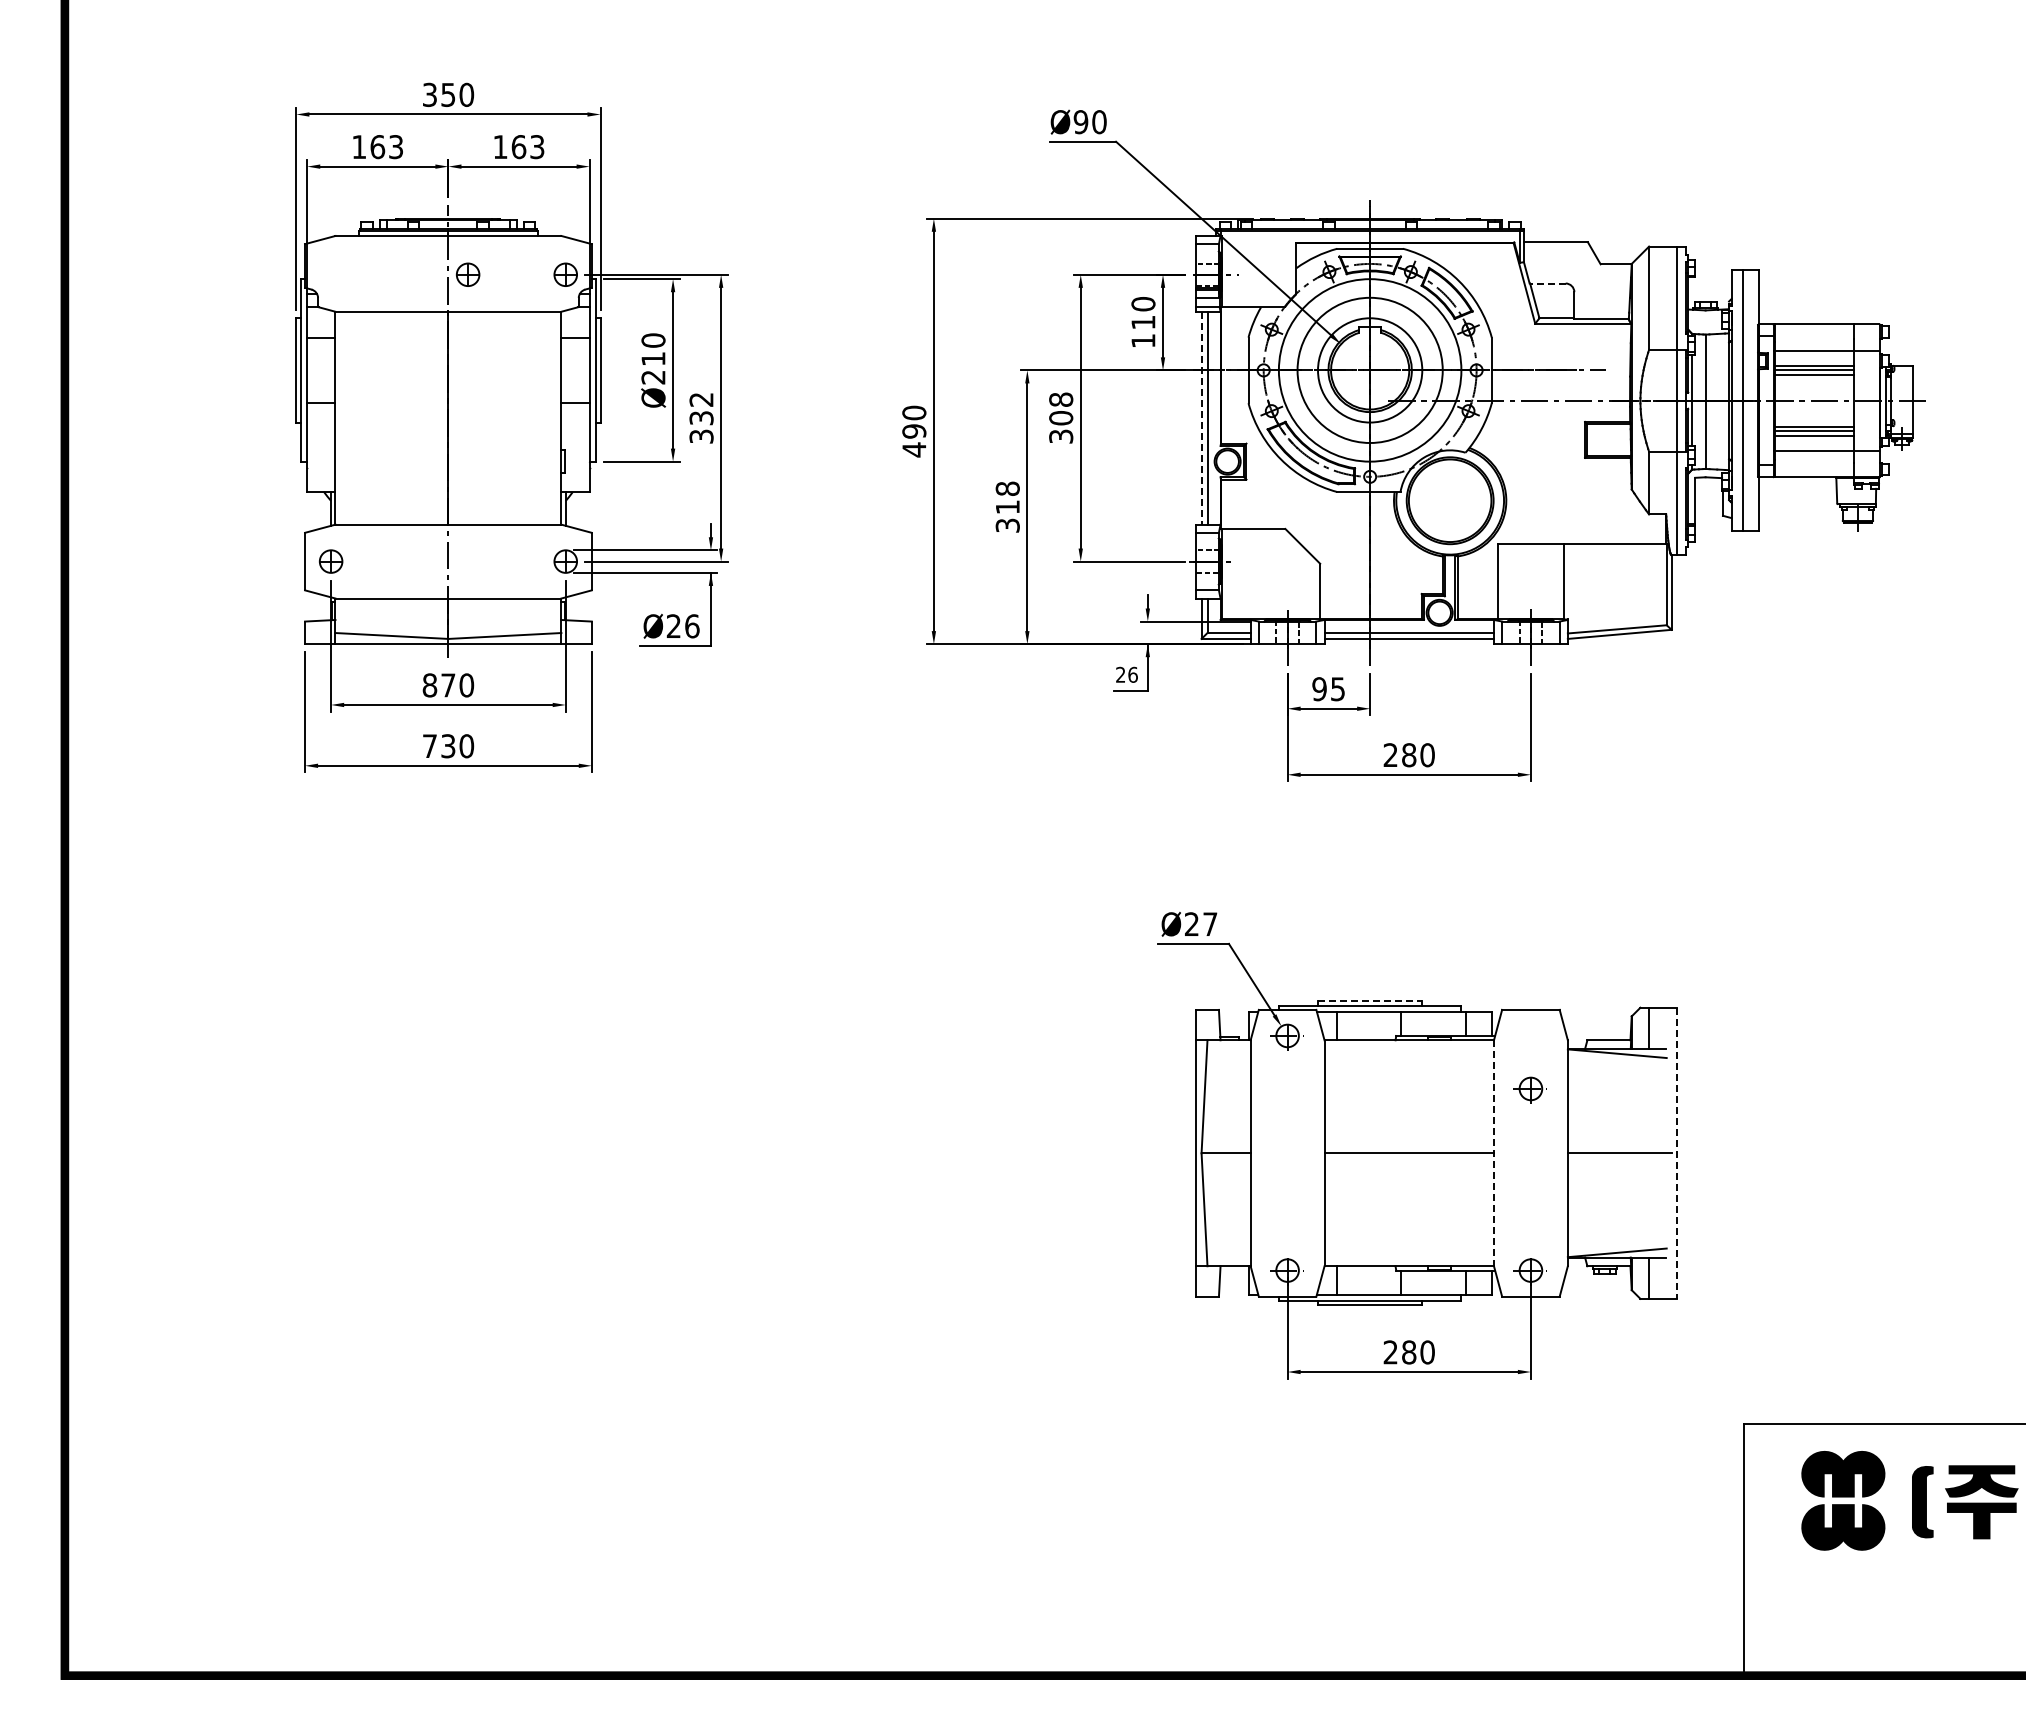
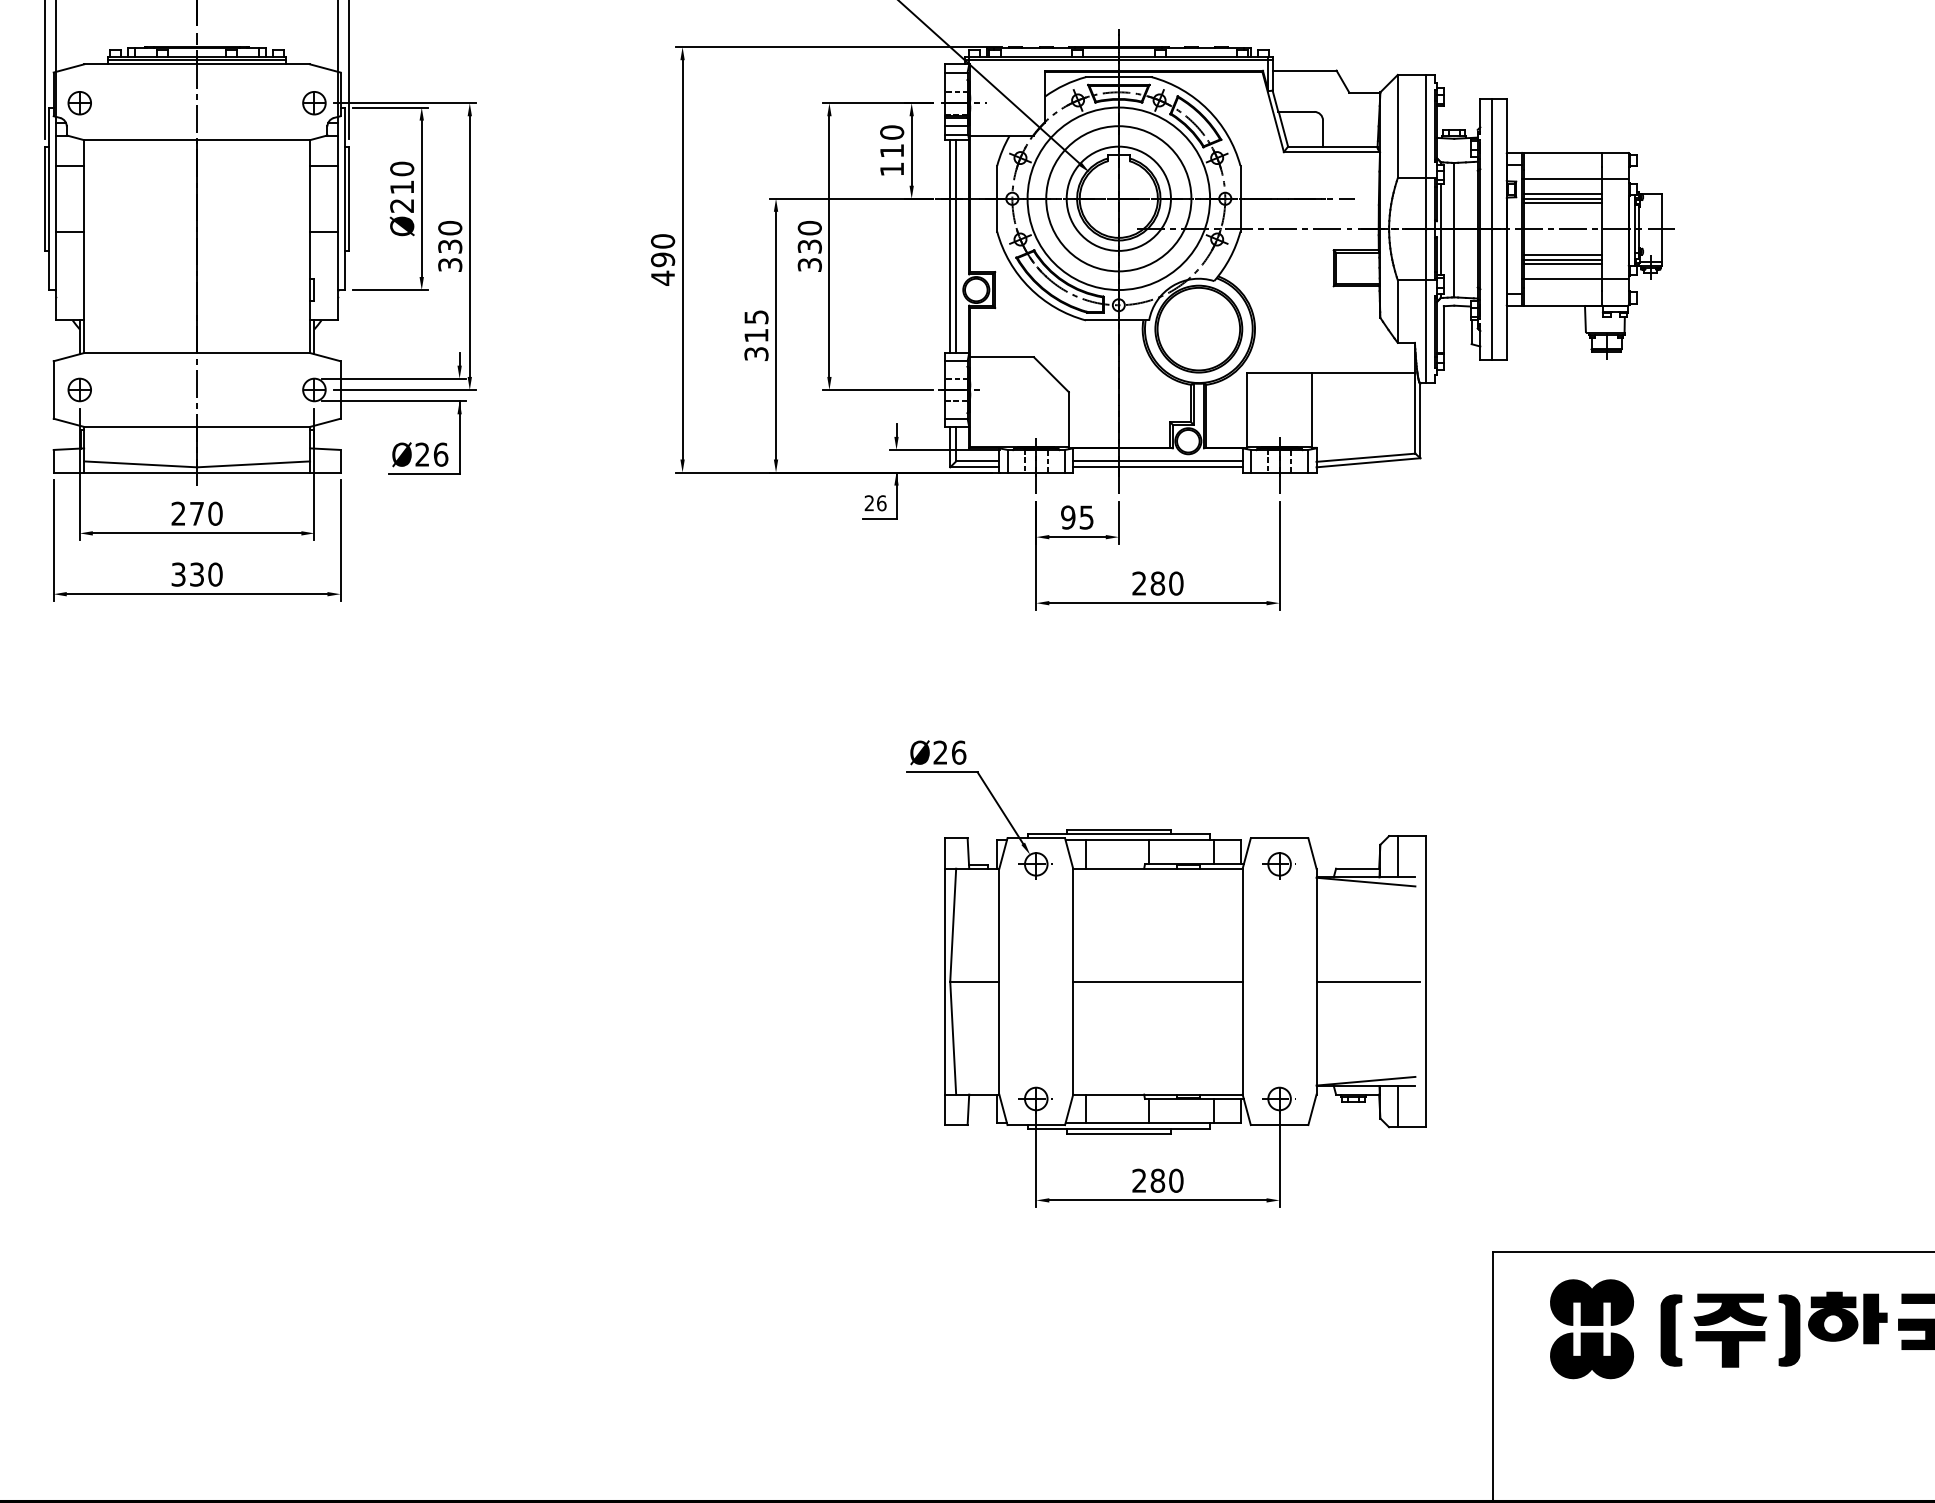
part: (467, 274) -> (79, 102), moved
line: (1547, 283) -> (1296, 111), dashed -> solid
text: (701, 399) -> (450, 227), 332 -> 330
text: (1061, 408) -> (810, 236), 308 -> 330
line: (1201, 418) -> (950, 246), dashed -> solid
text: (1007, 488) -> (756, 316), 318 -> 315
text: (429, 685) -> (178, 513), 870 -> 270
text: (429, 746) -> (178, 574), 730 -> 330
text: (1210, 924) -> (959, 752), Ø27 -> Ø26
line: (1370, 1001) -> (1119, 829), dashed -> solid
part: (1529, 1089) -> (1278, 864), moved
line: (1493, 1153) -> (1242, 981), dashed -> solid
line: (1676, 1153) -> (1425, 981), dashed -> solid

